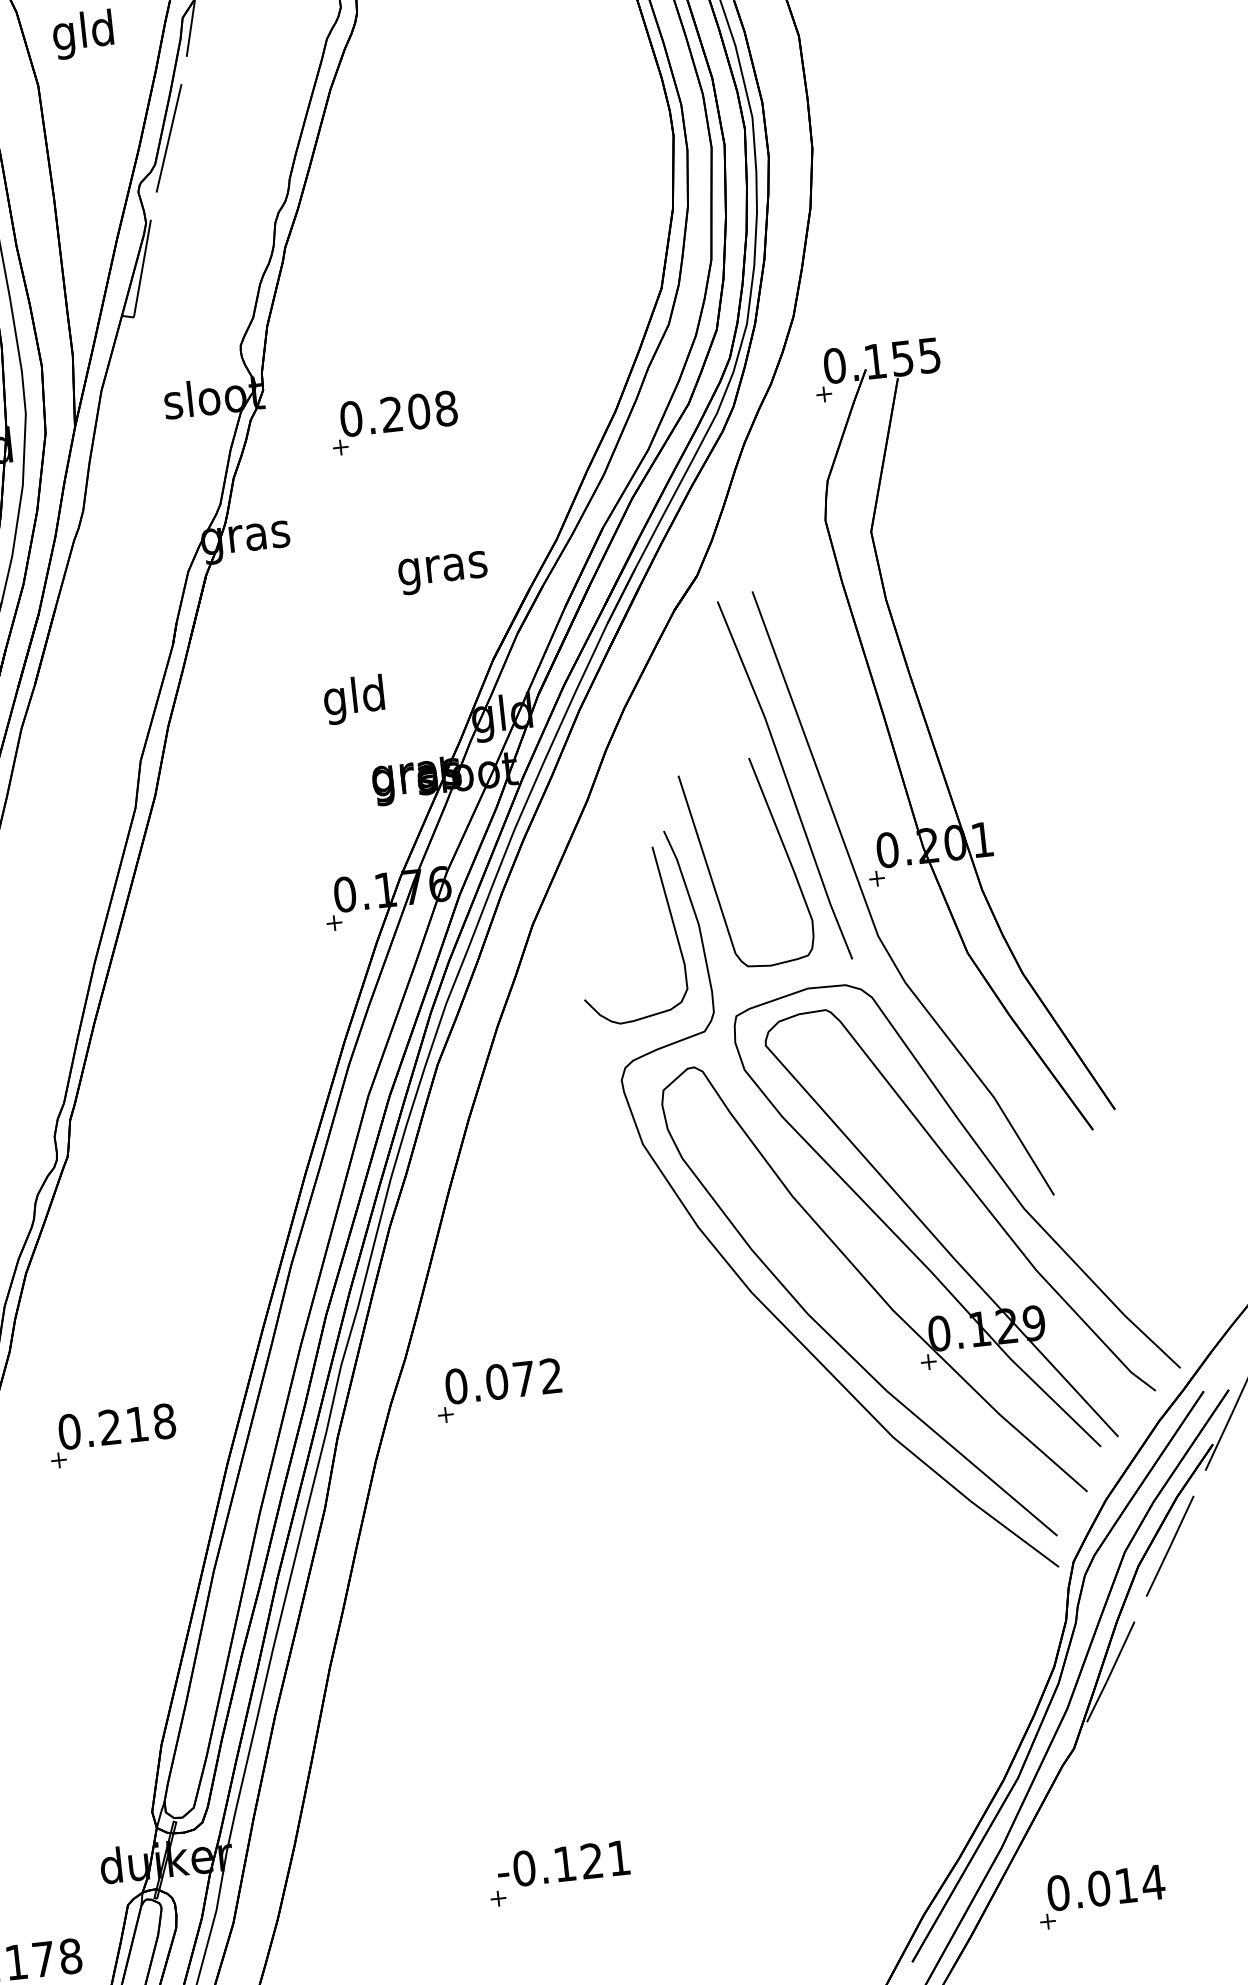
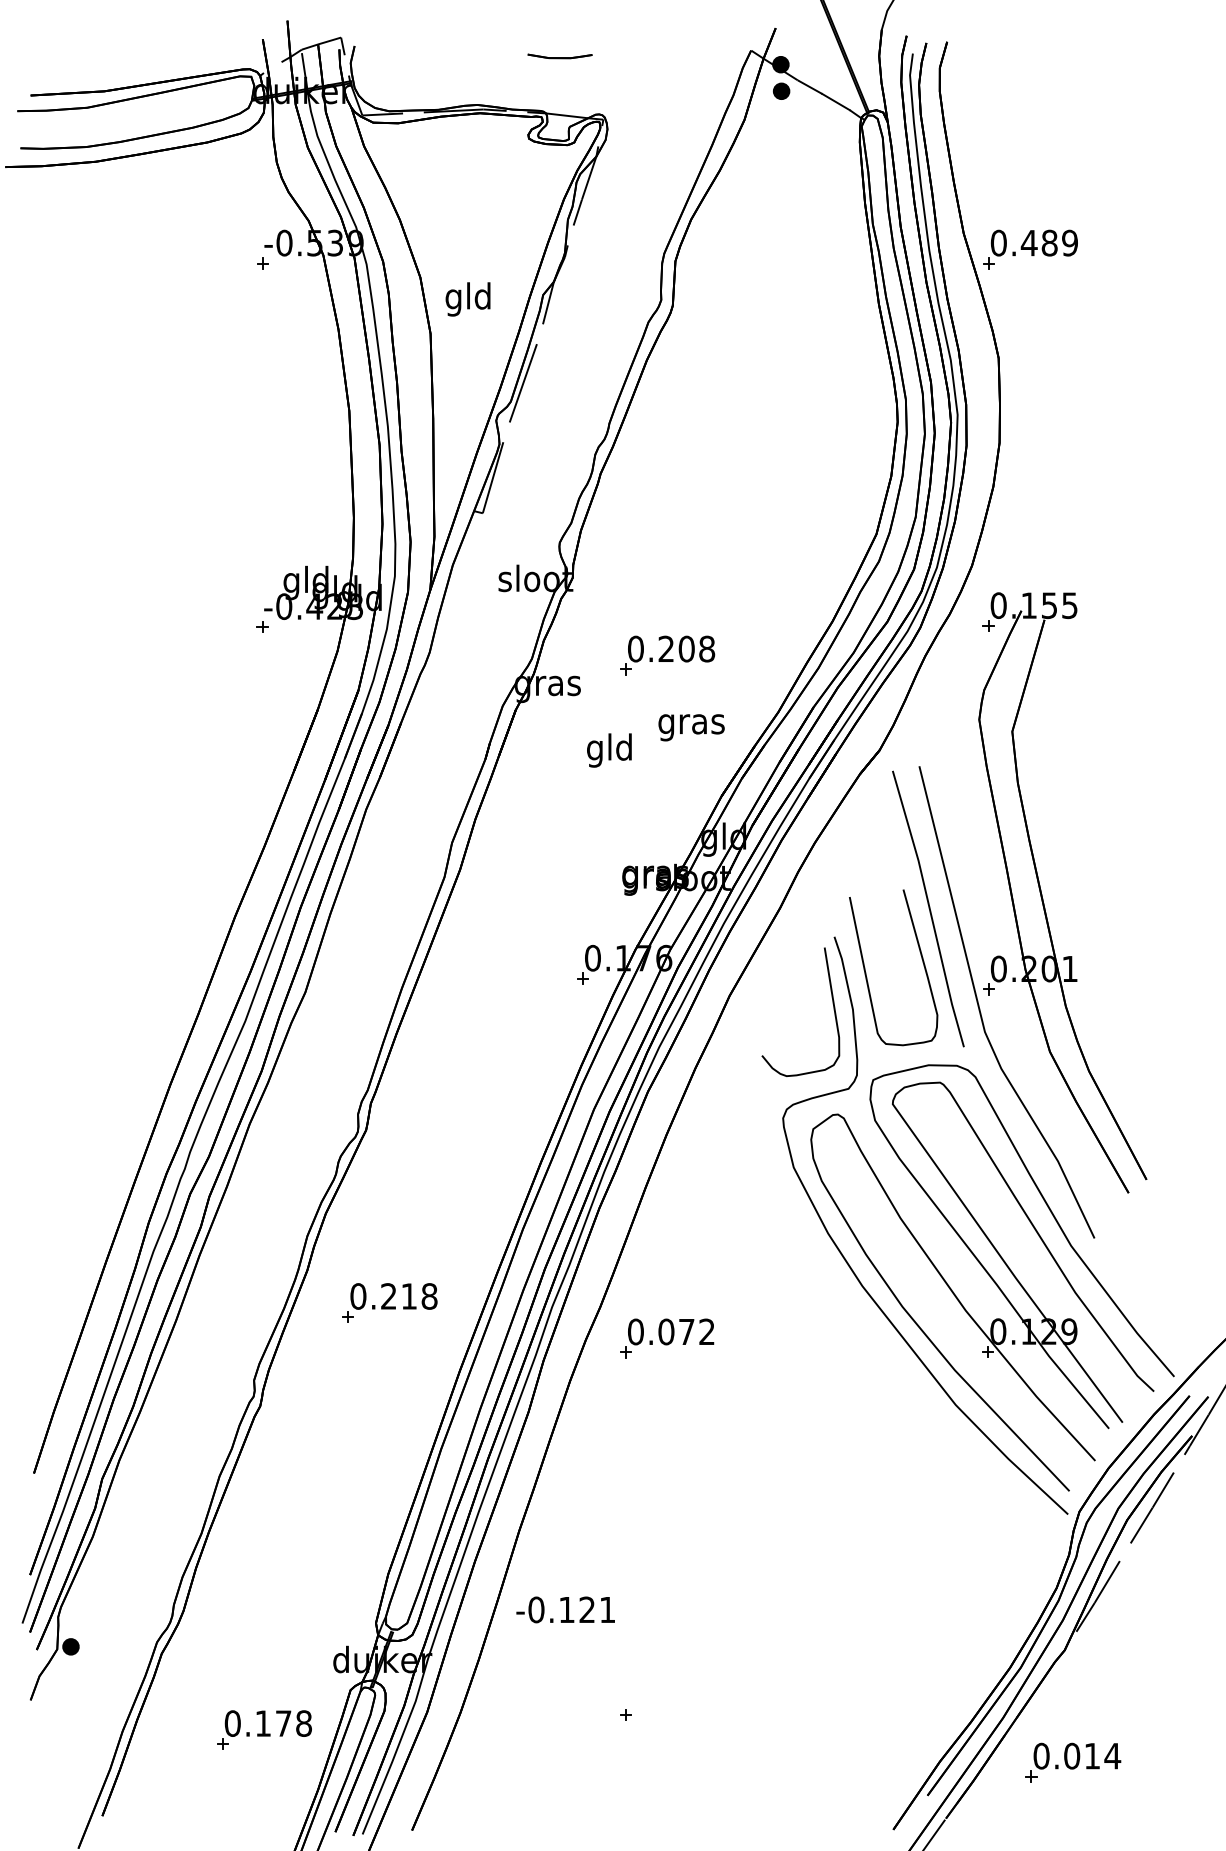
part: (394, 422) -> (667, 655), moved
text: (354, 699) -> (609, 750), moved
part: (111, 1435) -> (389, 1302), moved
text: (563, 1863) -> (565, 1609), moved

